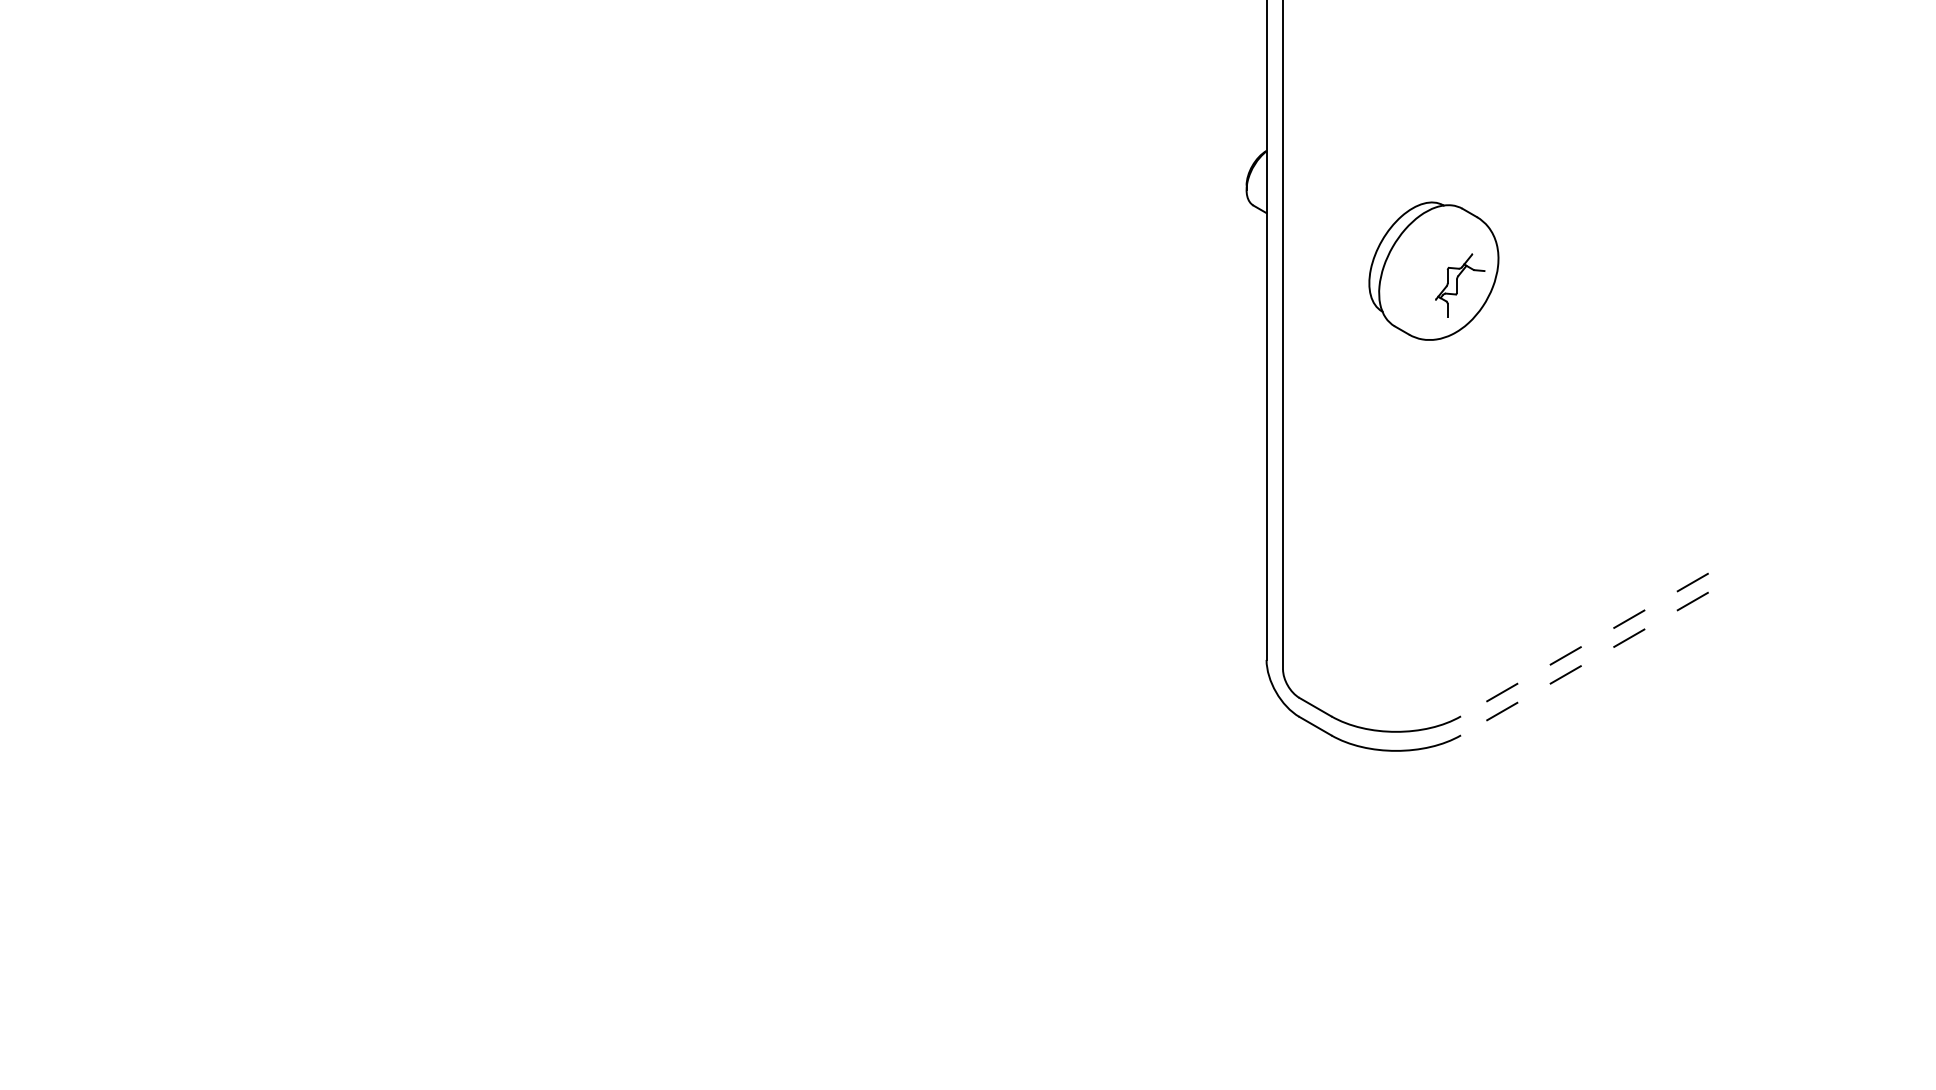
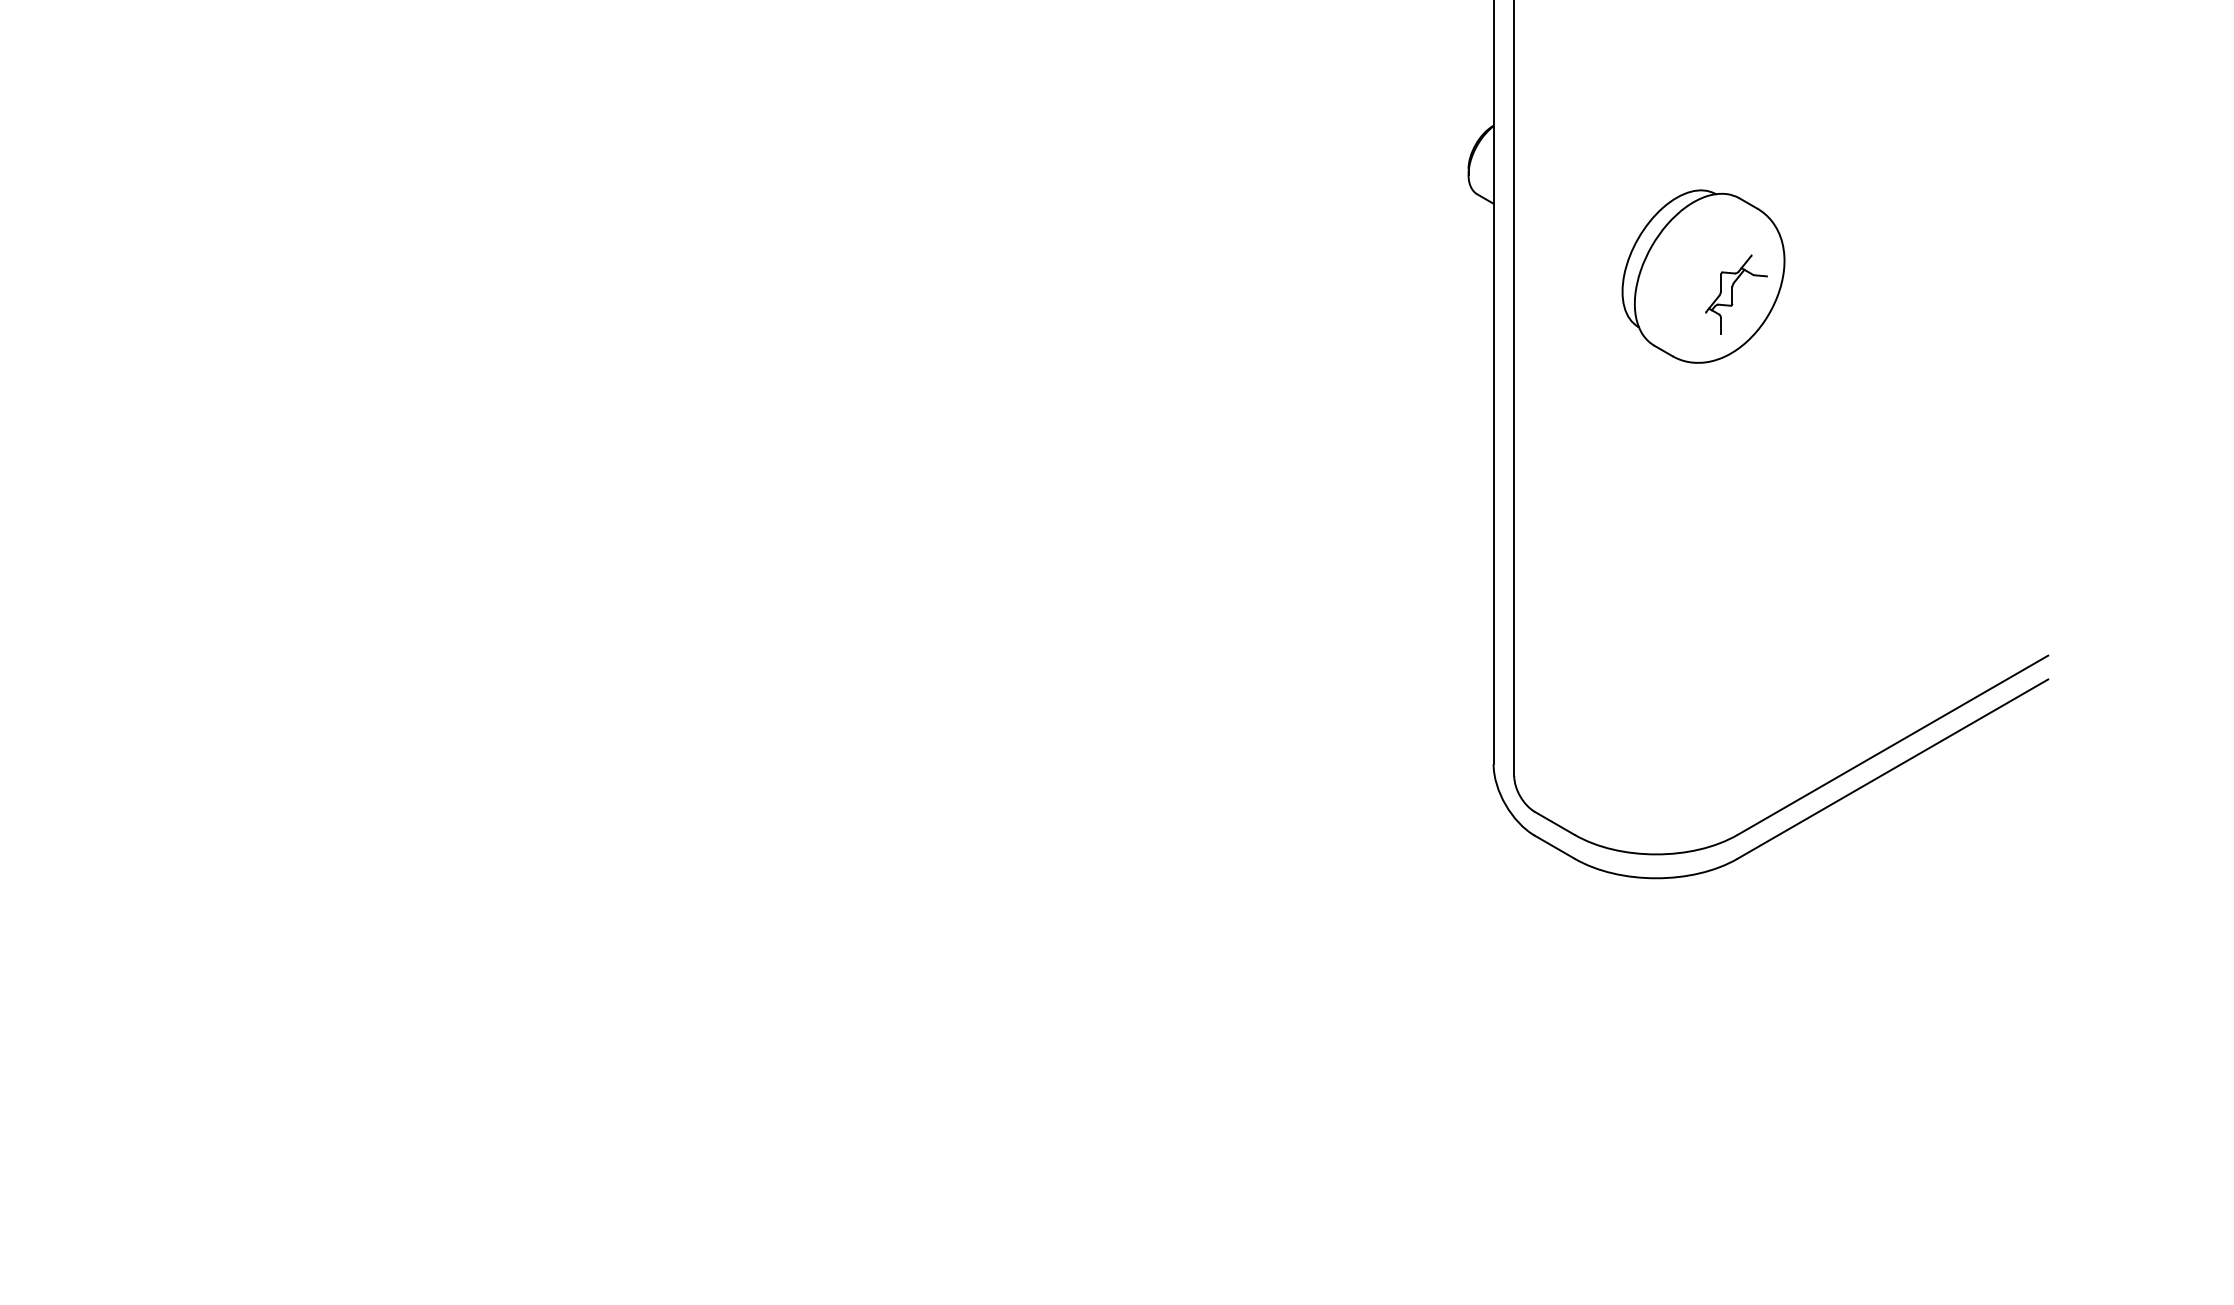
line: (1584, 644) -> (1892, 744), dashed -> solid
line: (1584, 663) -> (1892, 768), dashed -> solid

